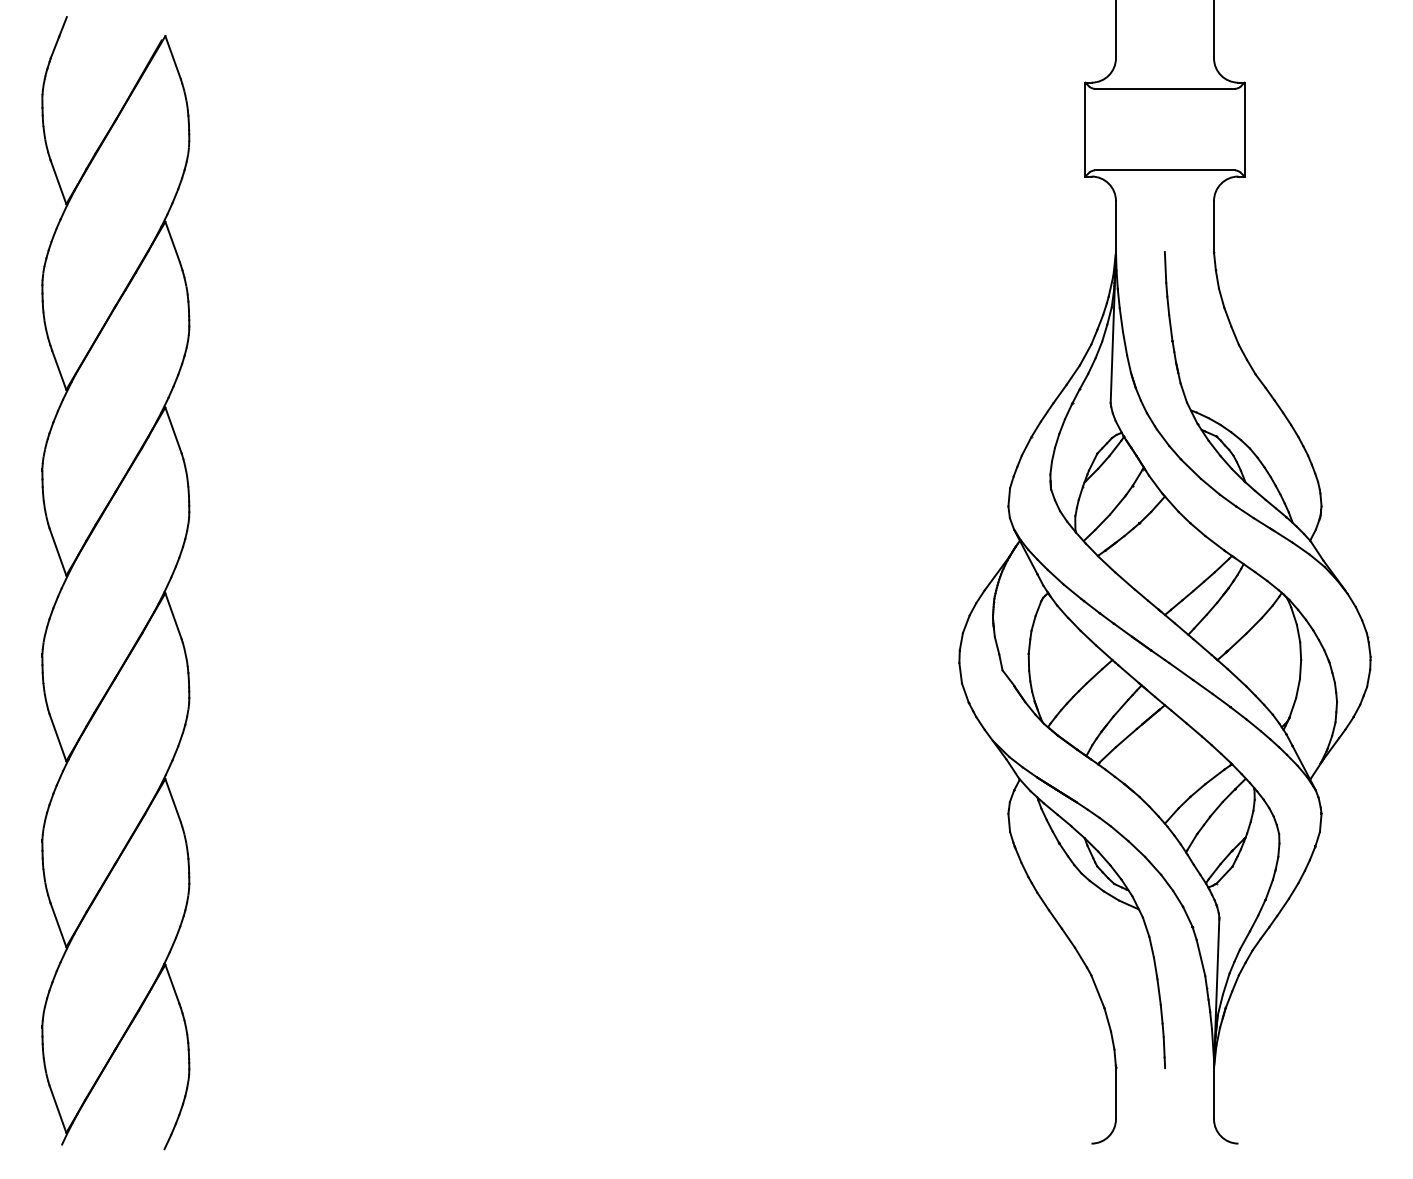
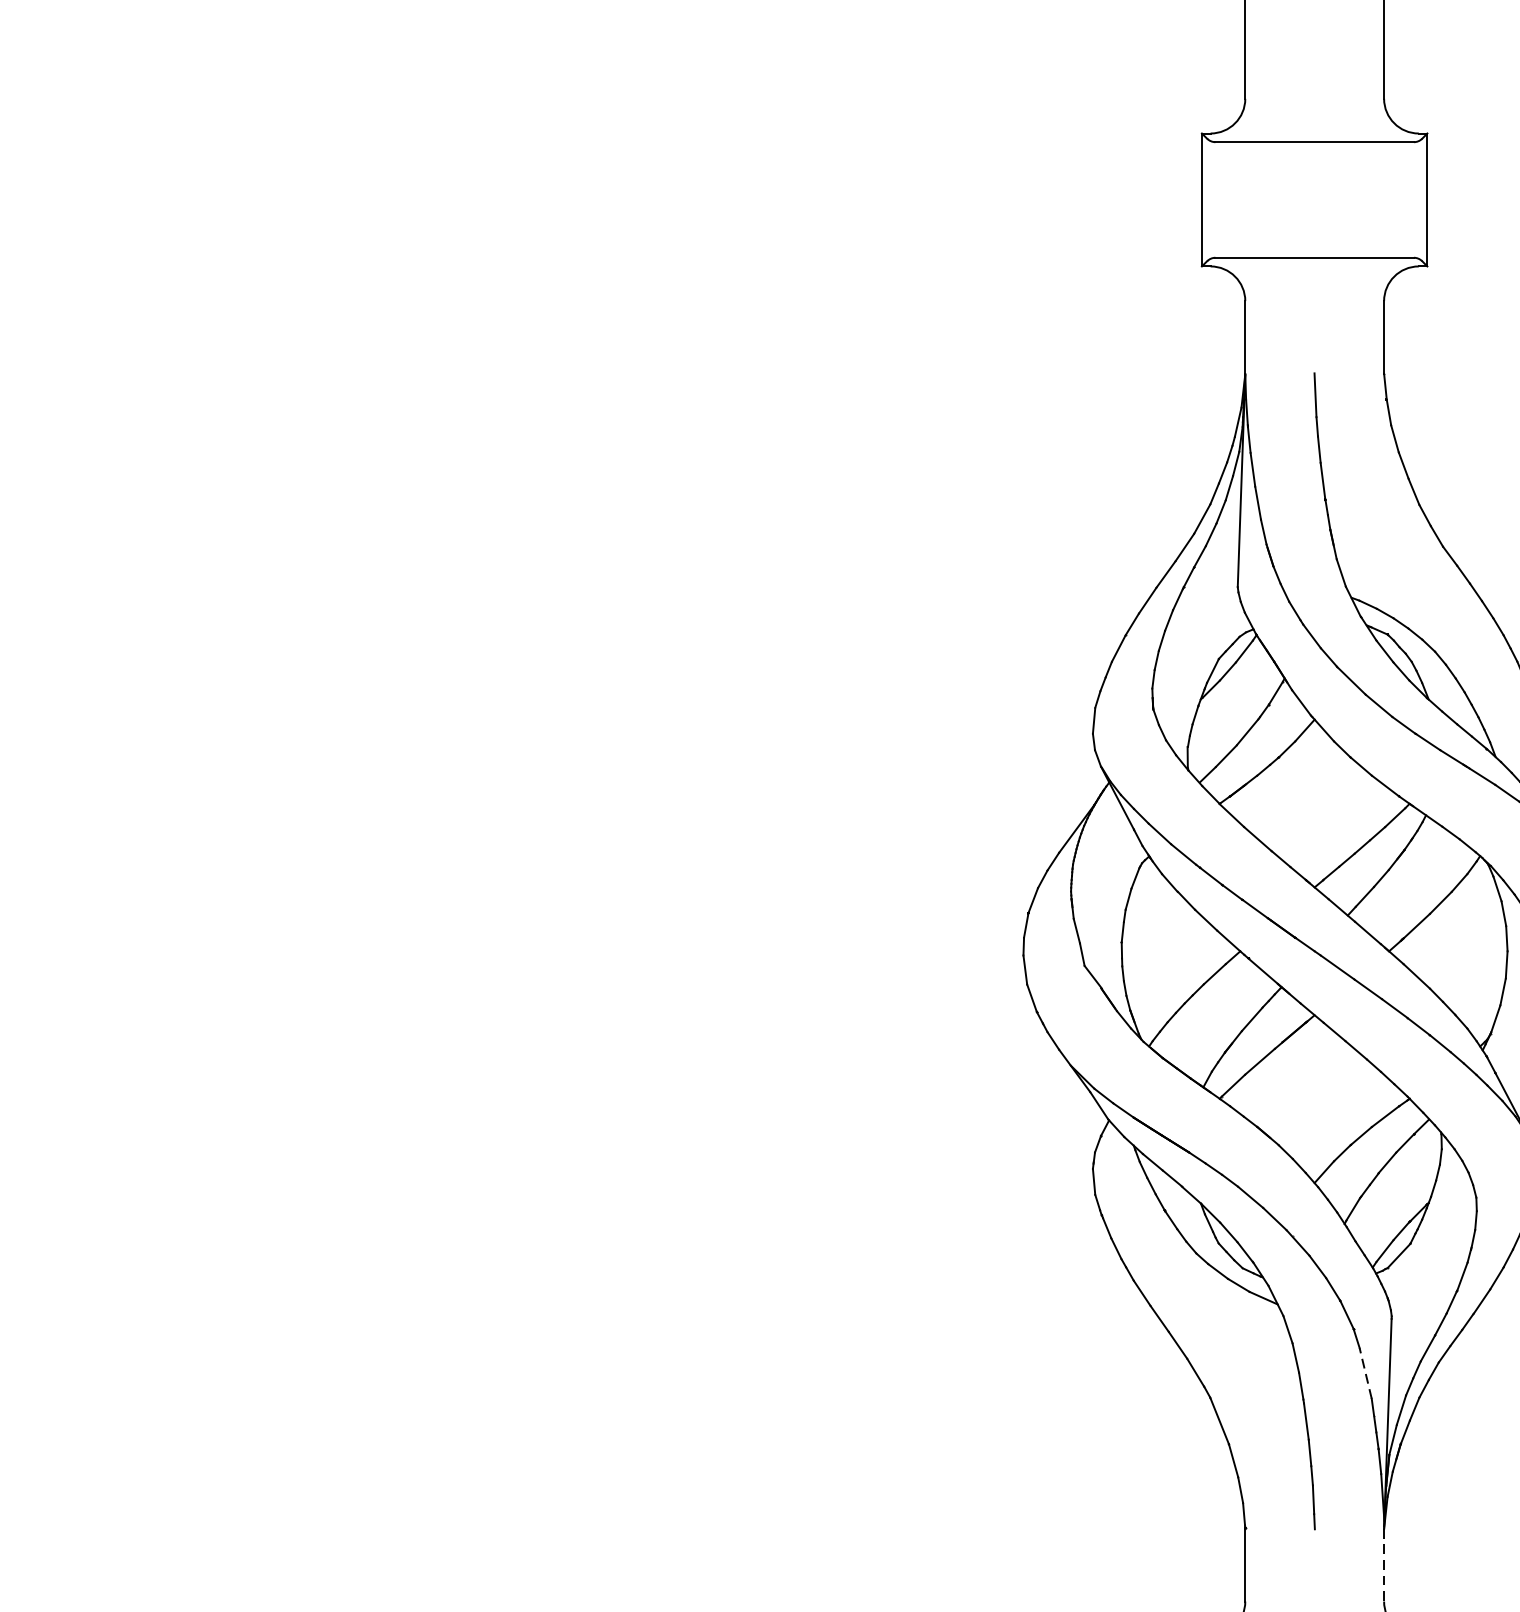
line: (1200, 957) -> (1364, 1372), solid -> dashed
line: (1214, 1093) -> (1384, 1565), solid -> dashed

